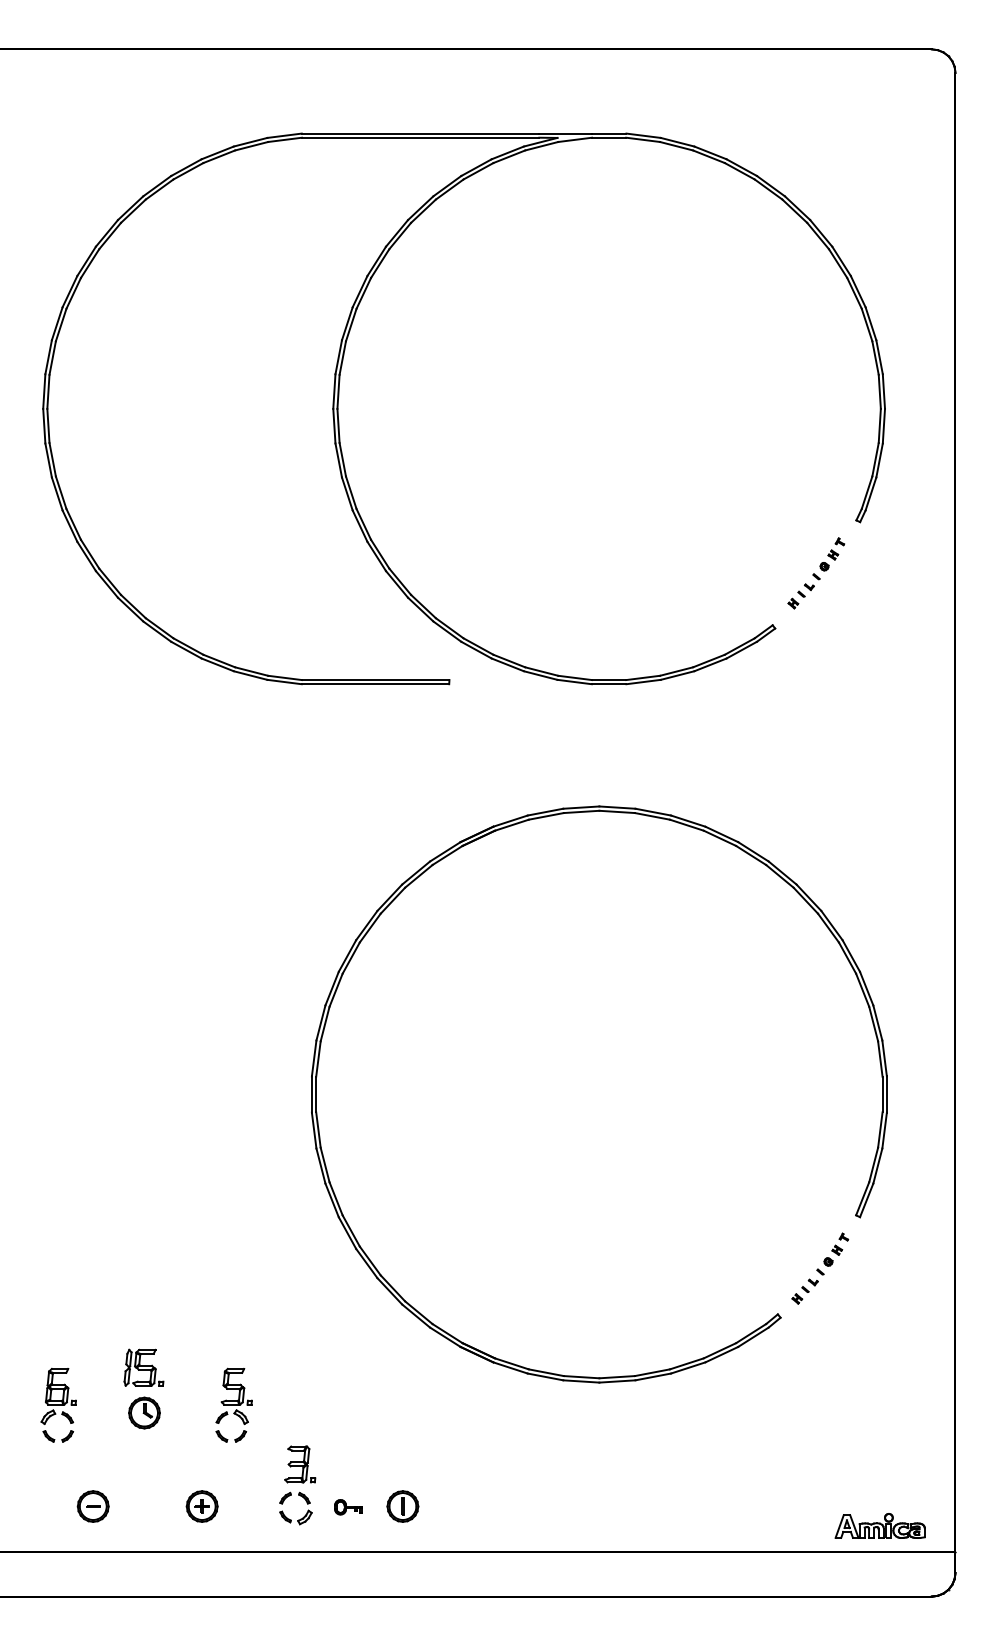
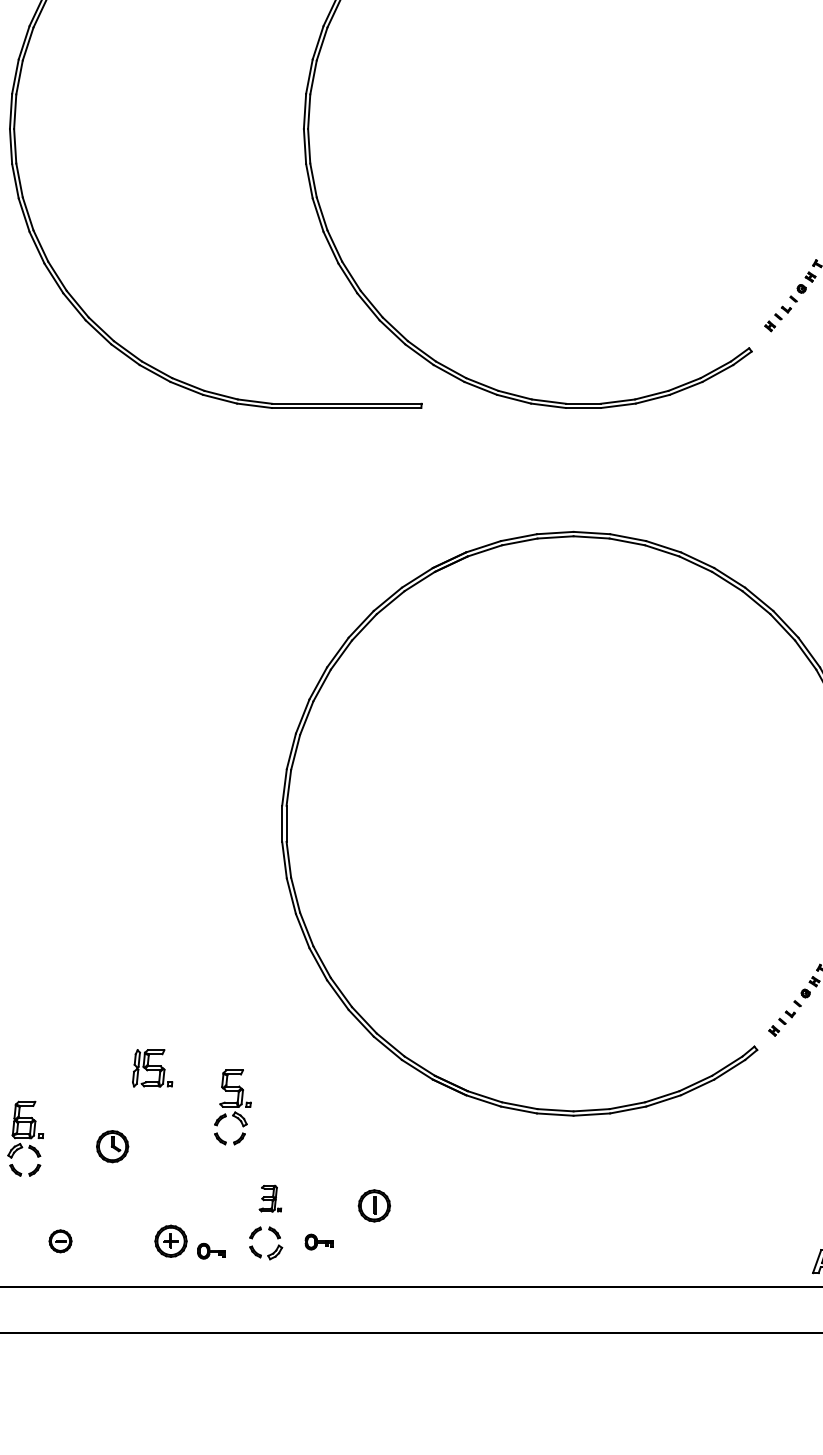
part: (143, 1367) -> (152, 1068), moved
part: (233, 1404) -> (232, 1106), moved
part: (300, 1464) -> (270, 1198), size x0.7
part: (92, 1506) -> (59, 1241), size x0.7
part: (402, 1506) -> (374, 1205), moved
part: (242, 1516) -> (211, 1251), added

